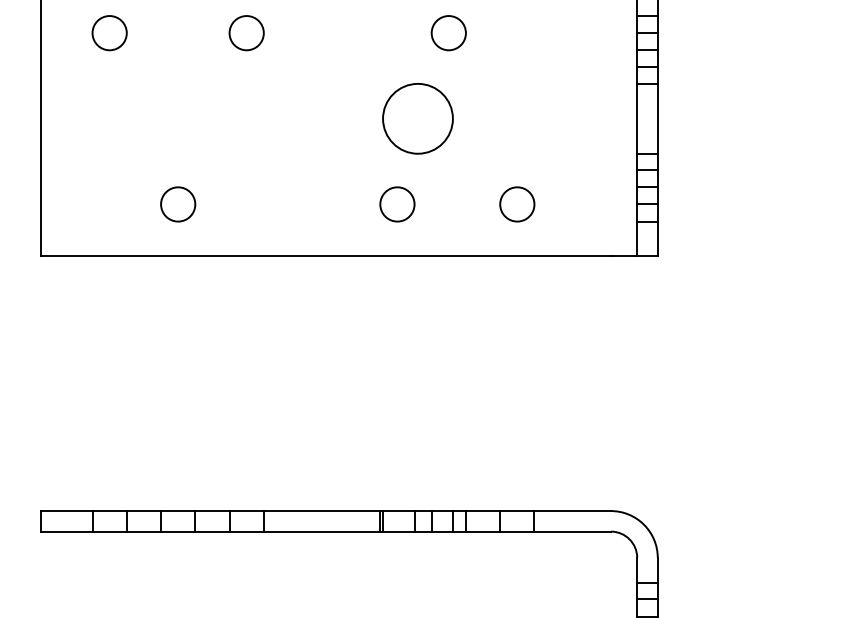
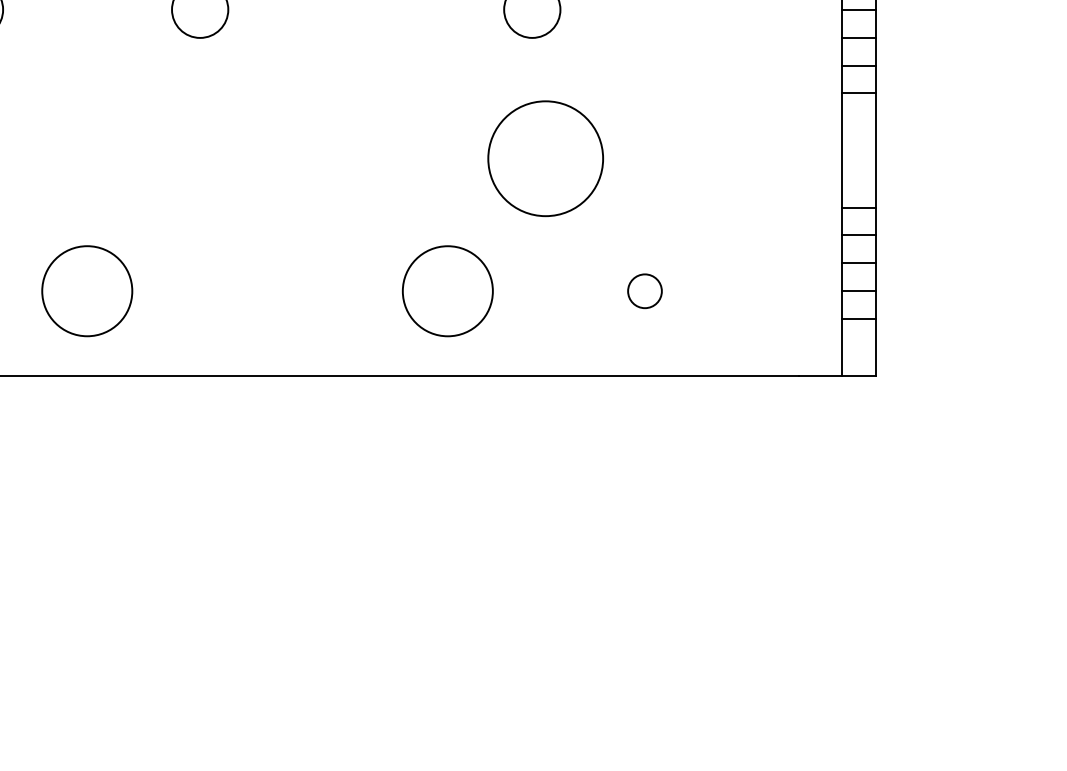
circle: (417, 118) -> (544, 158), moved
circle: (178, 204) -> (88, 291), size x1.6
circle: (397, 204) -> (447, 291), size x1.6
circle: (517, 204) -> (645, 291), size x0.6

